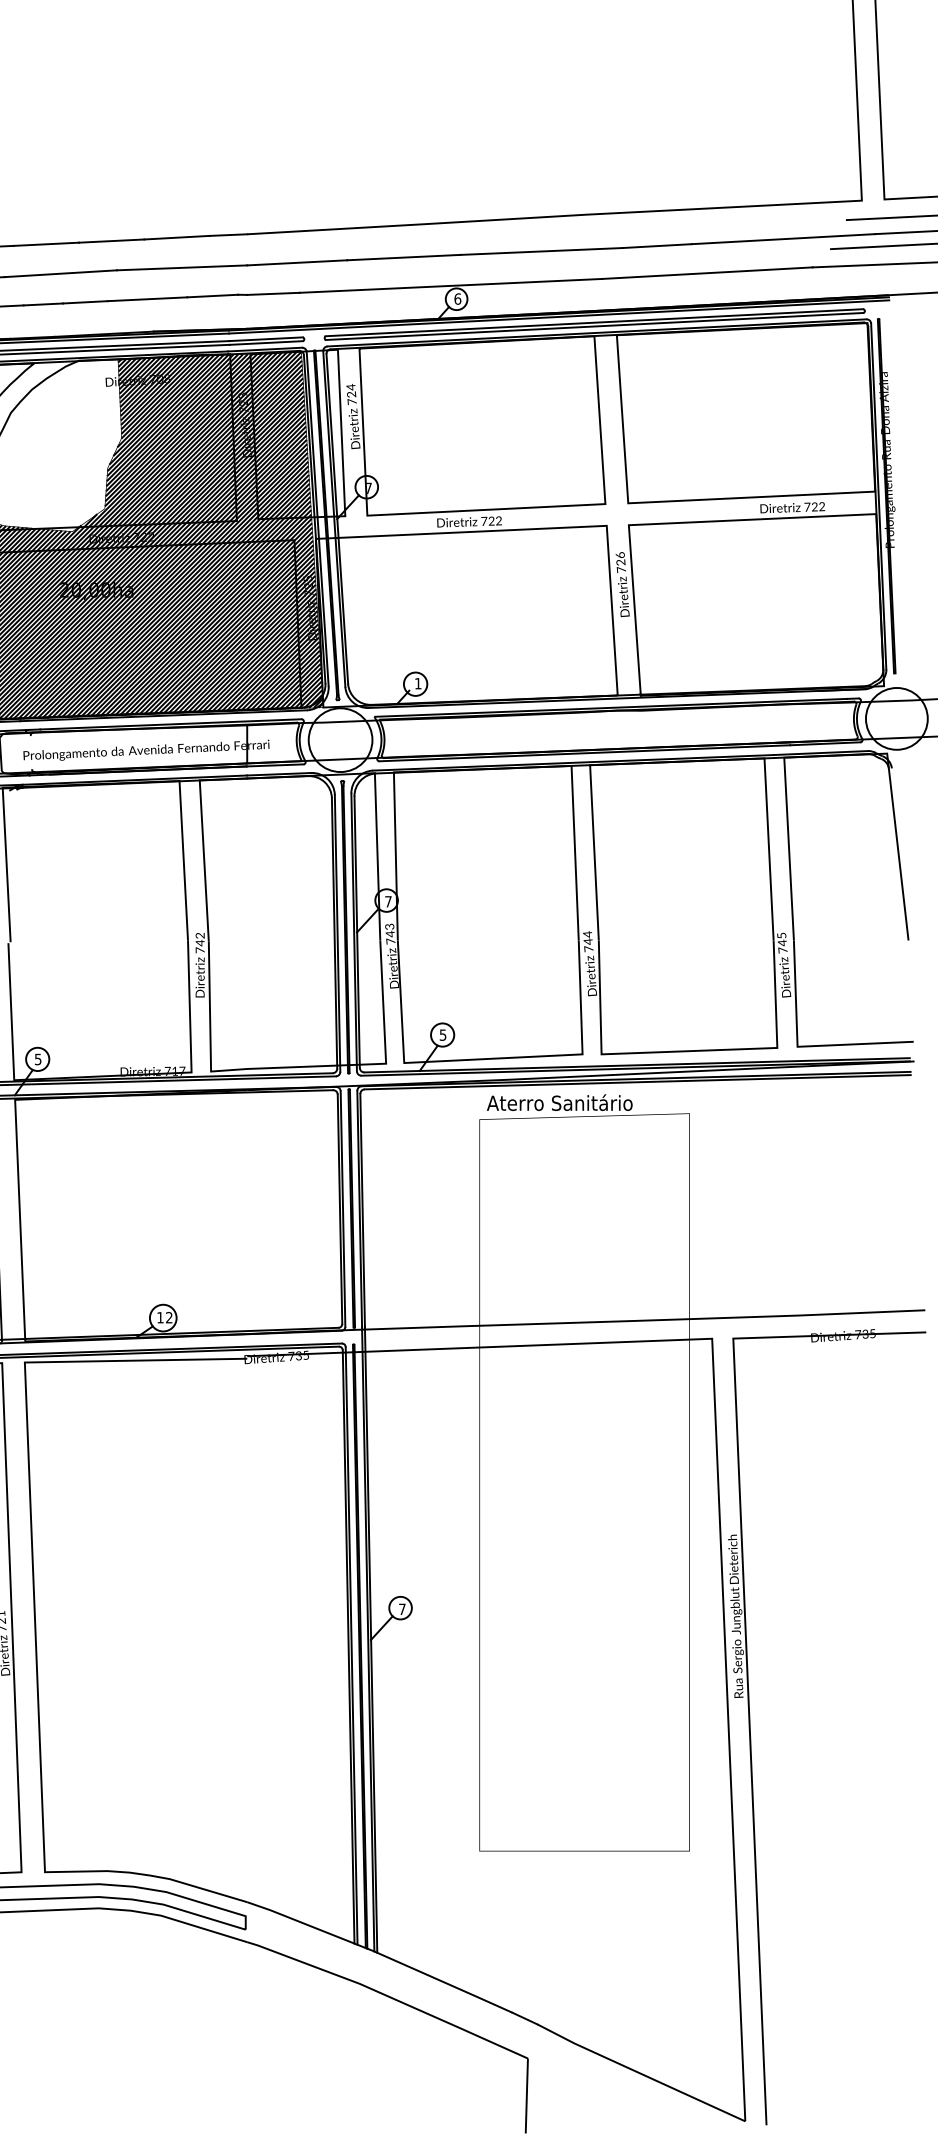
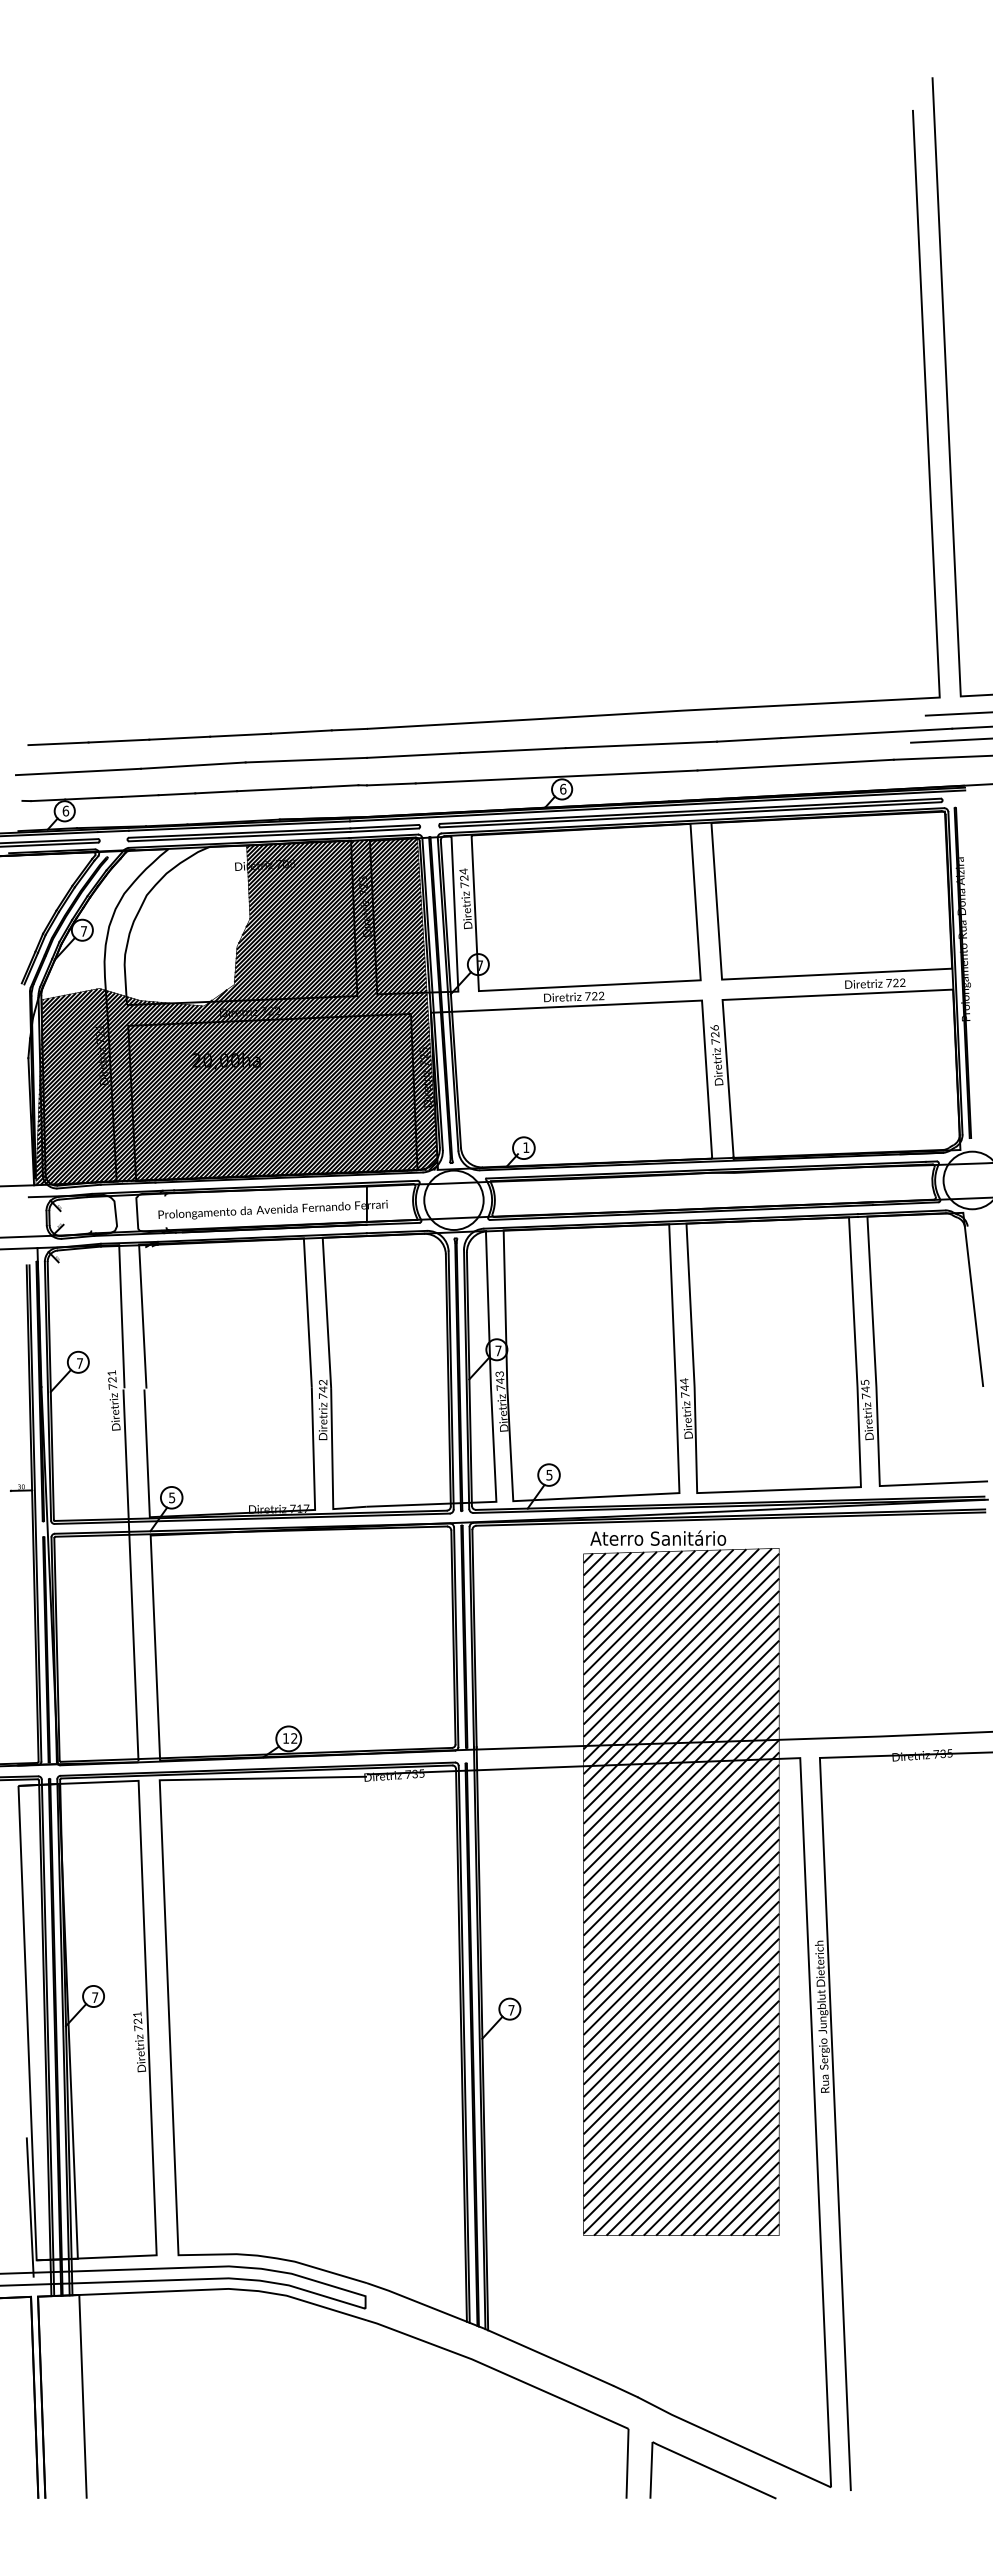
hatch: (584, 1481) -> (681, 1891), added
part: (618, 2103) -> (712, 2470), added

